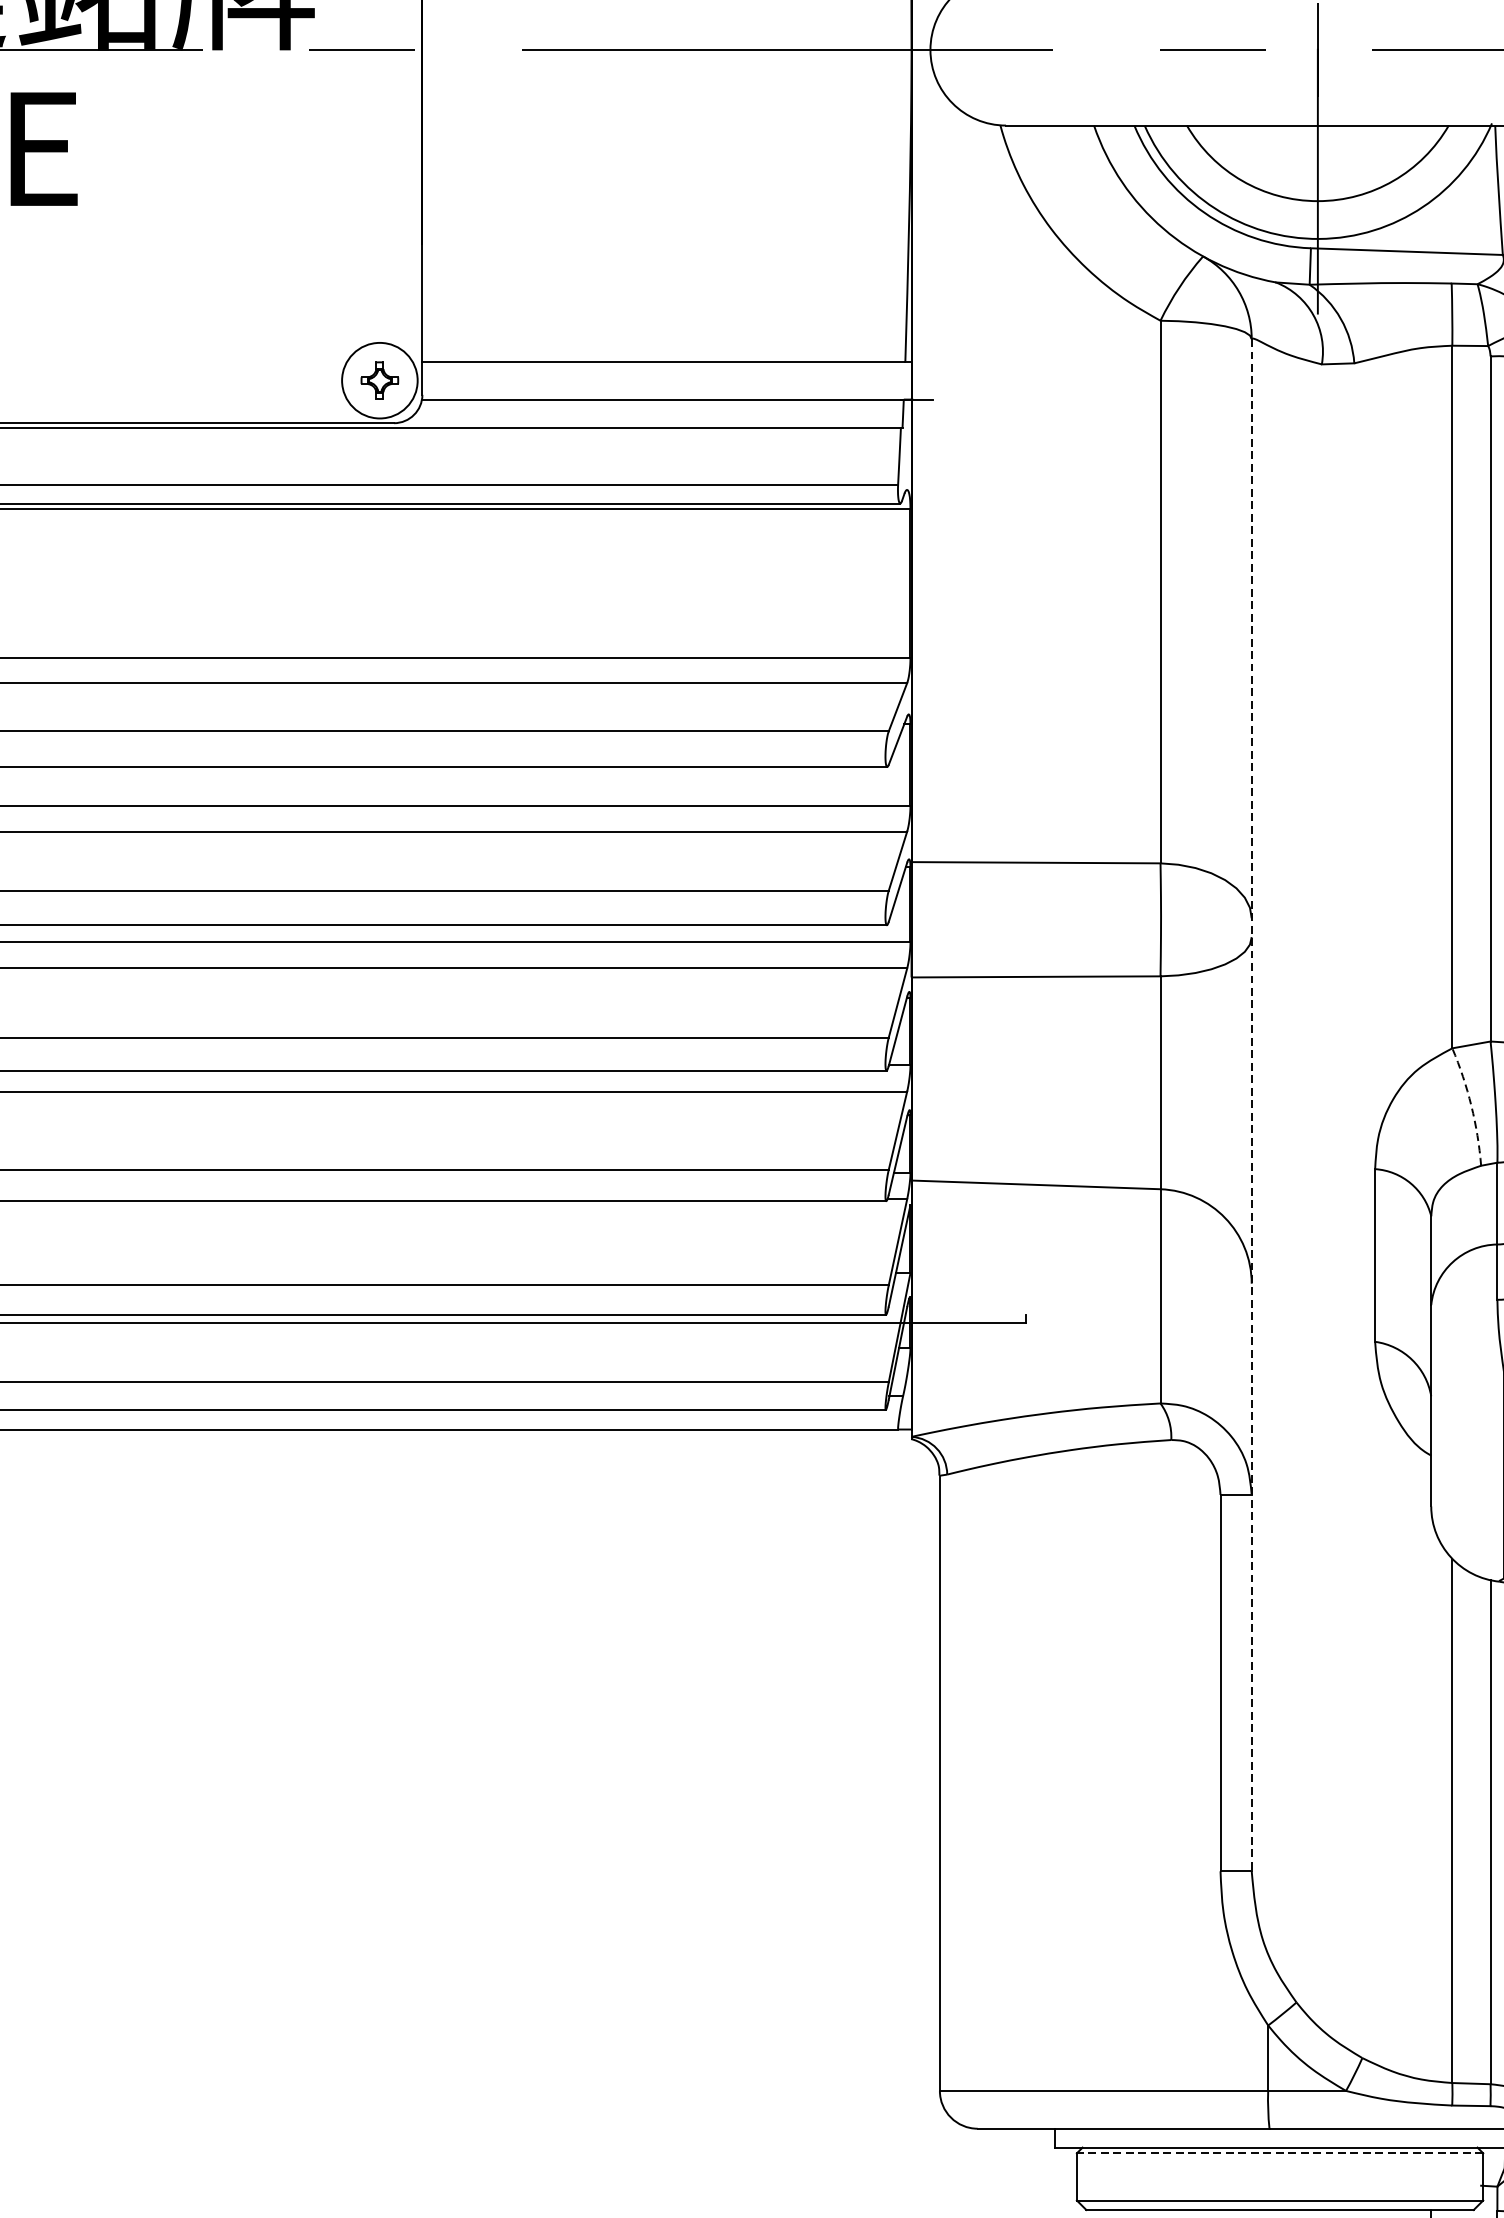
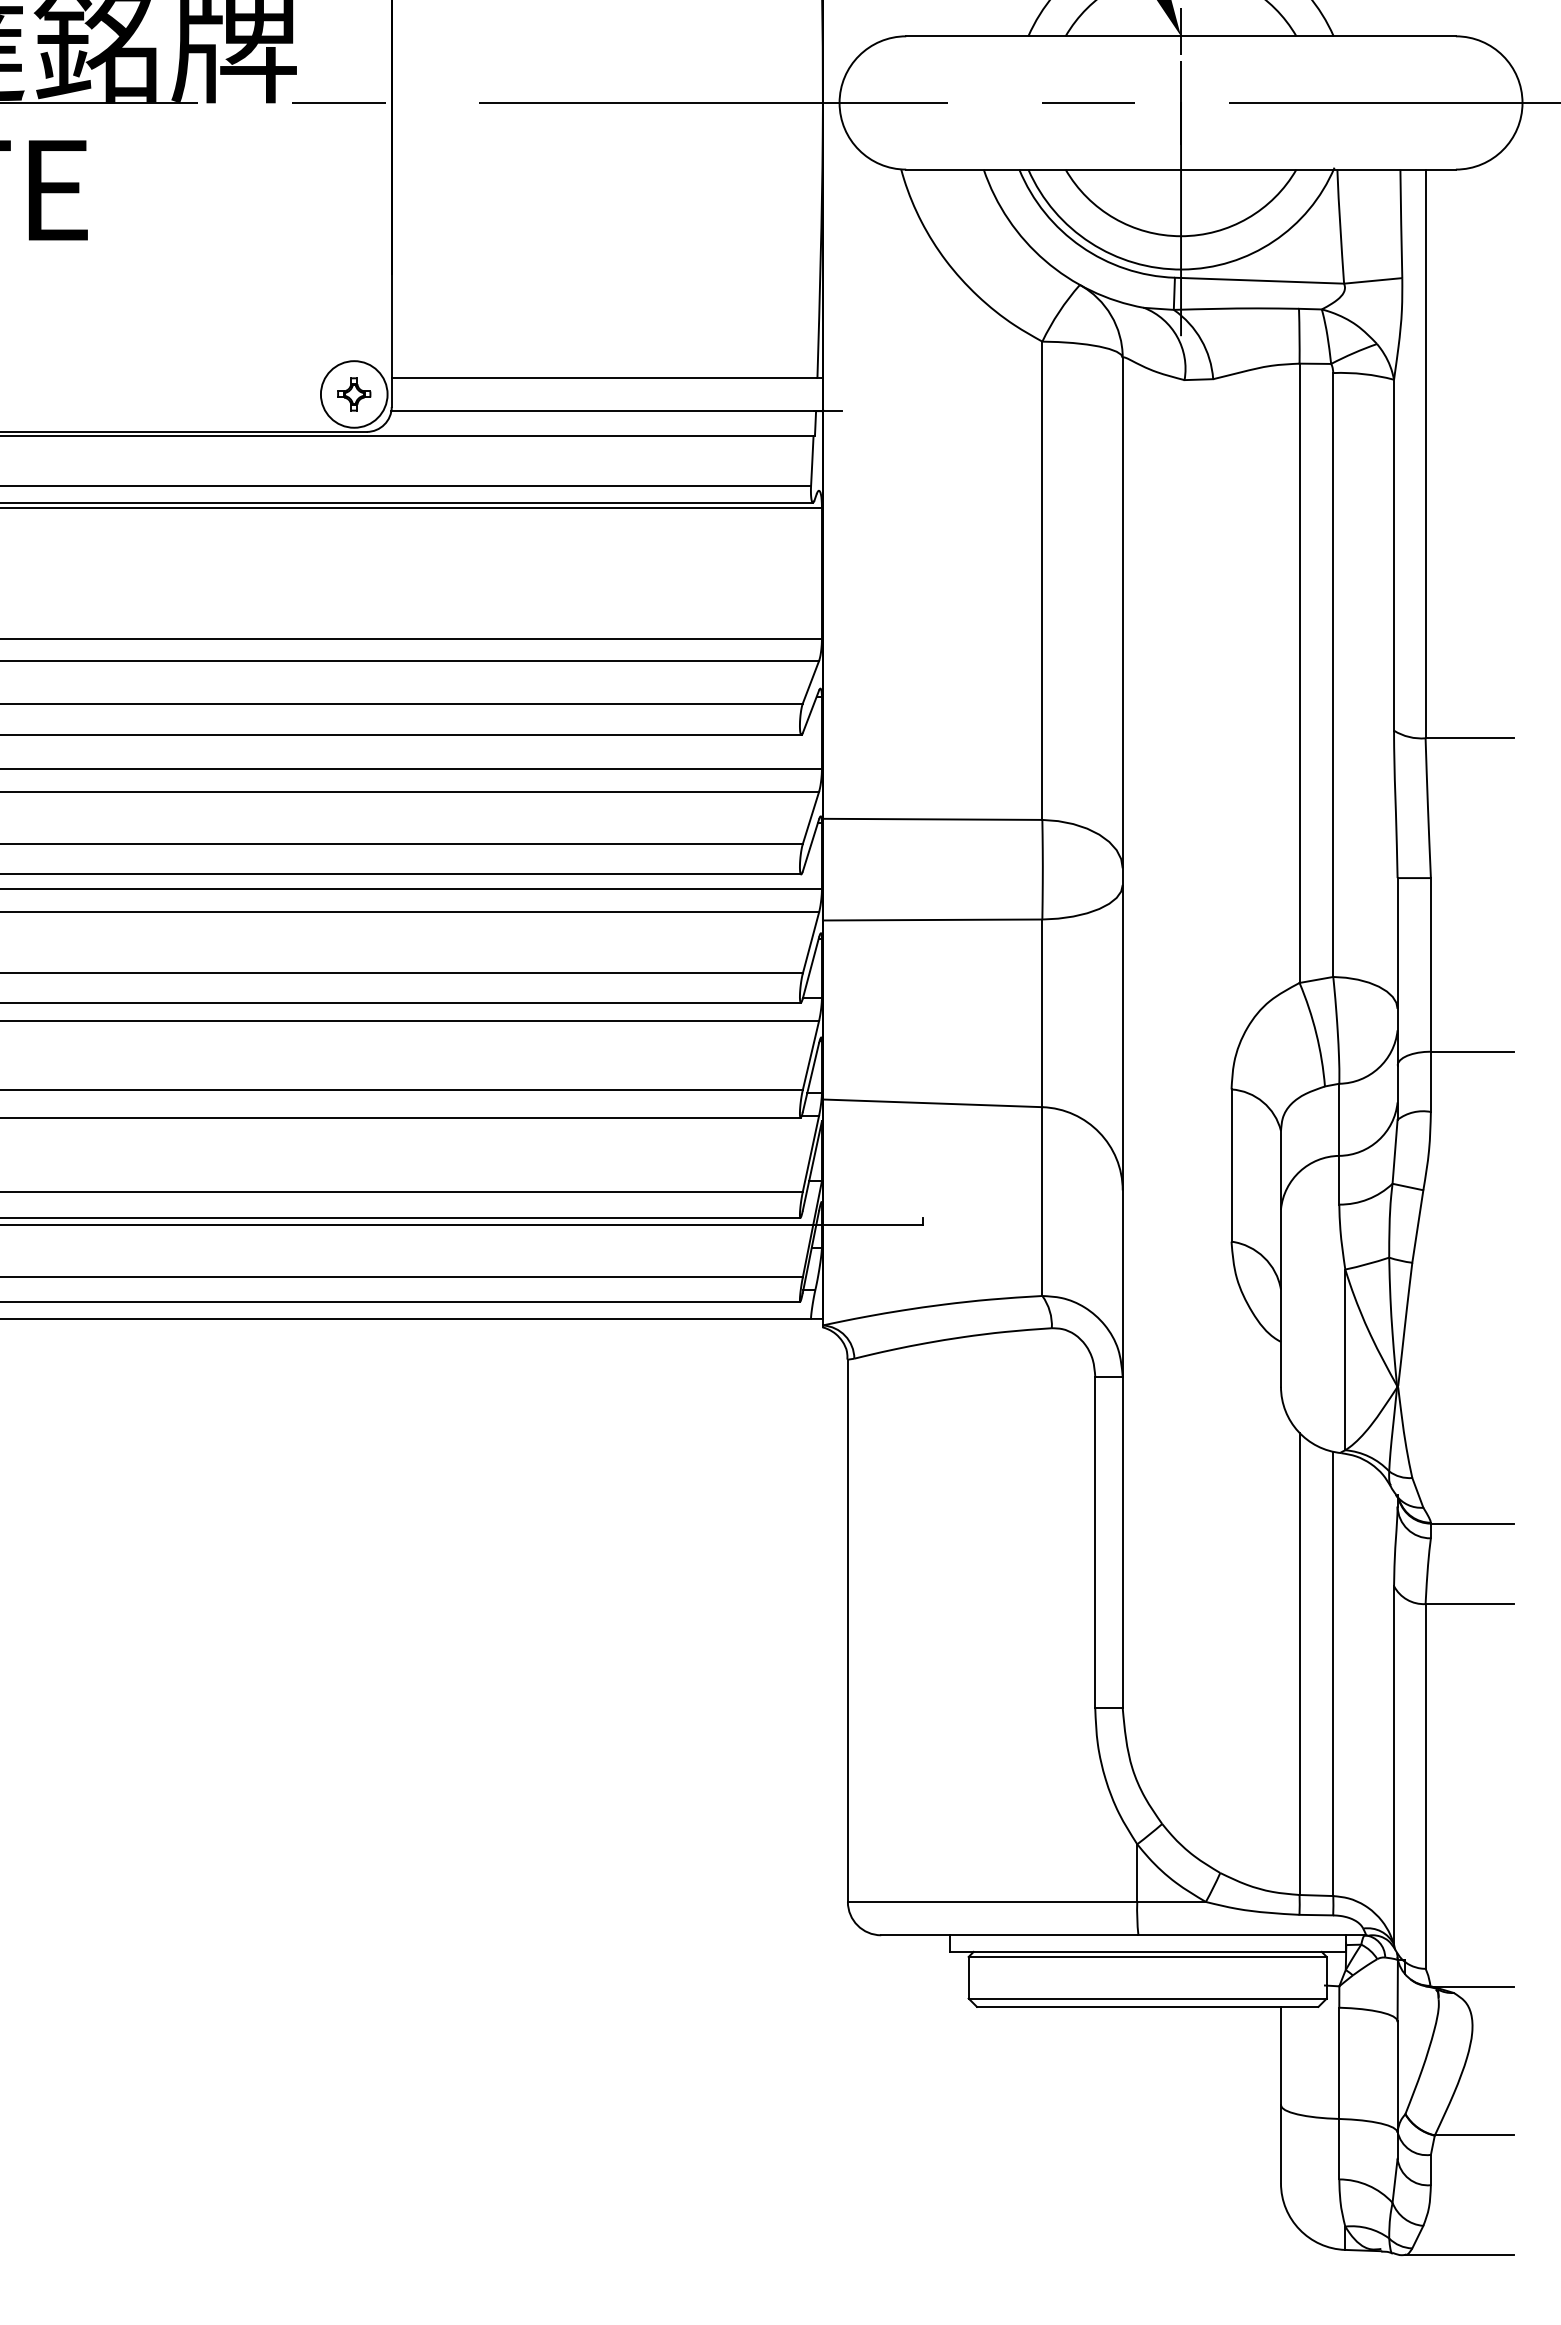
line: (1251, 1105) -> (1122, 1033), dashed -> solid
arc: (1471, 1105) -> (1316, 1033), dashed -> solid
line: (1279, 2152) -> (1147, 1956), dashed -> solid

